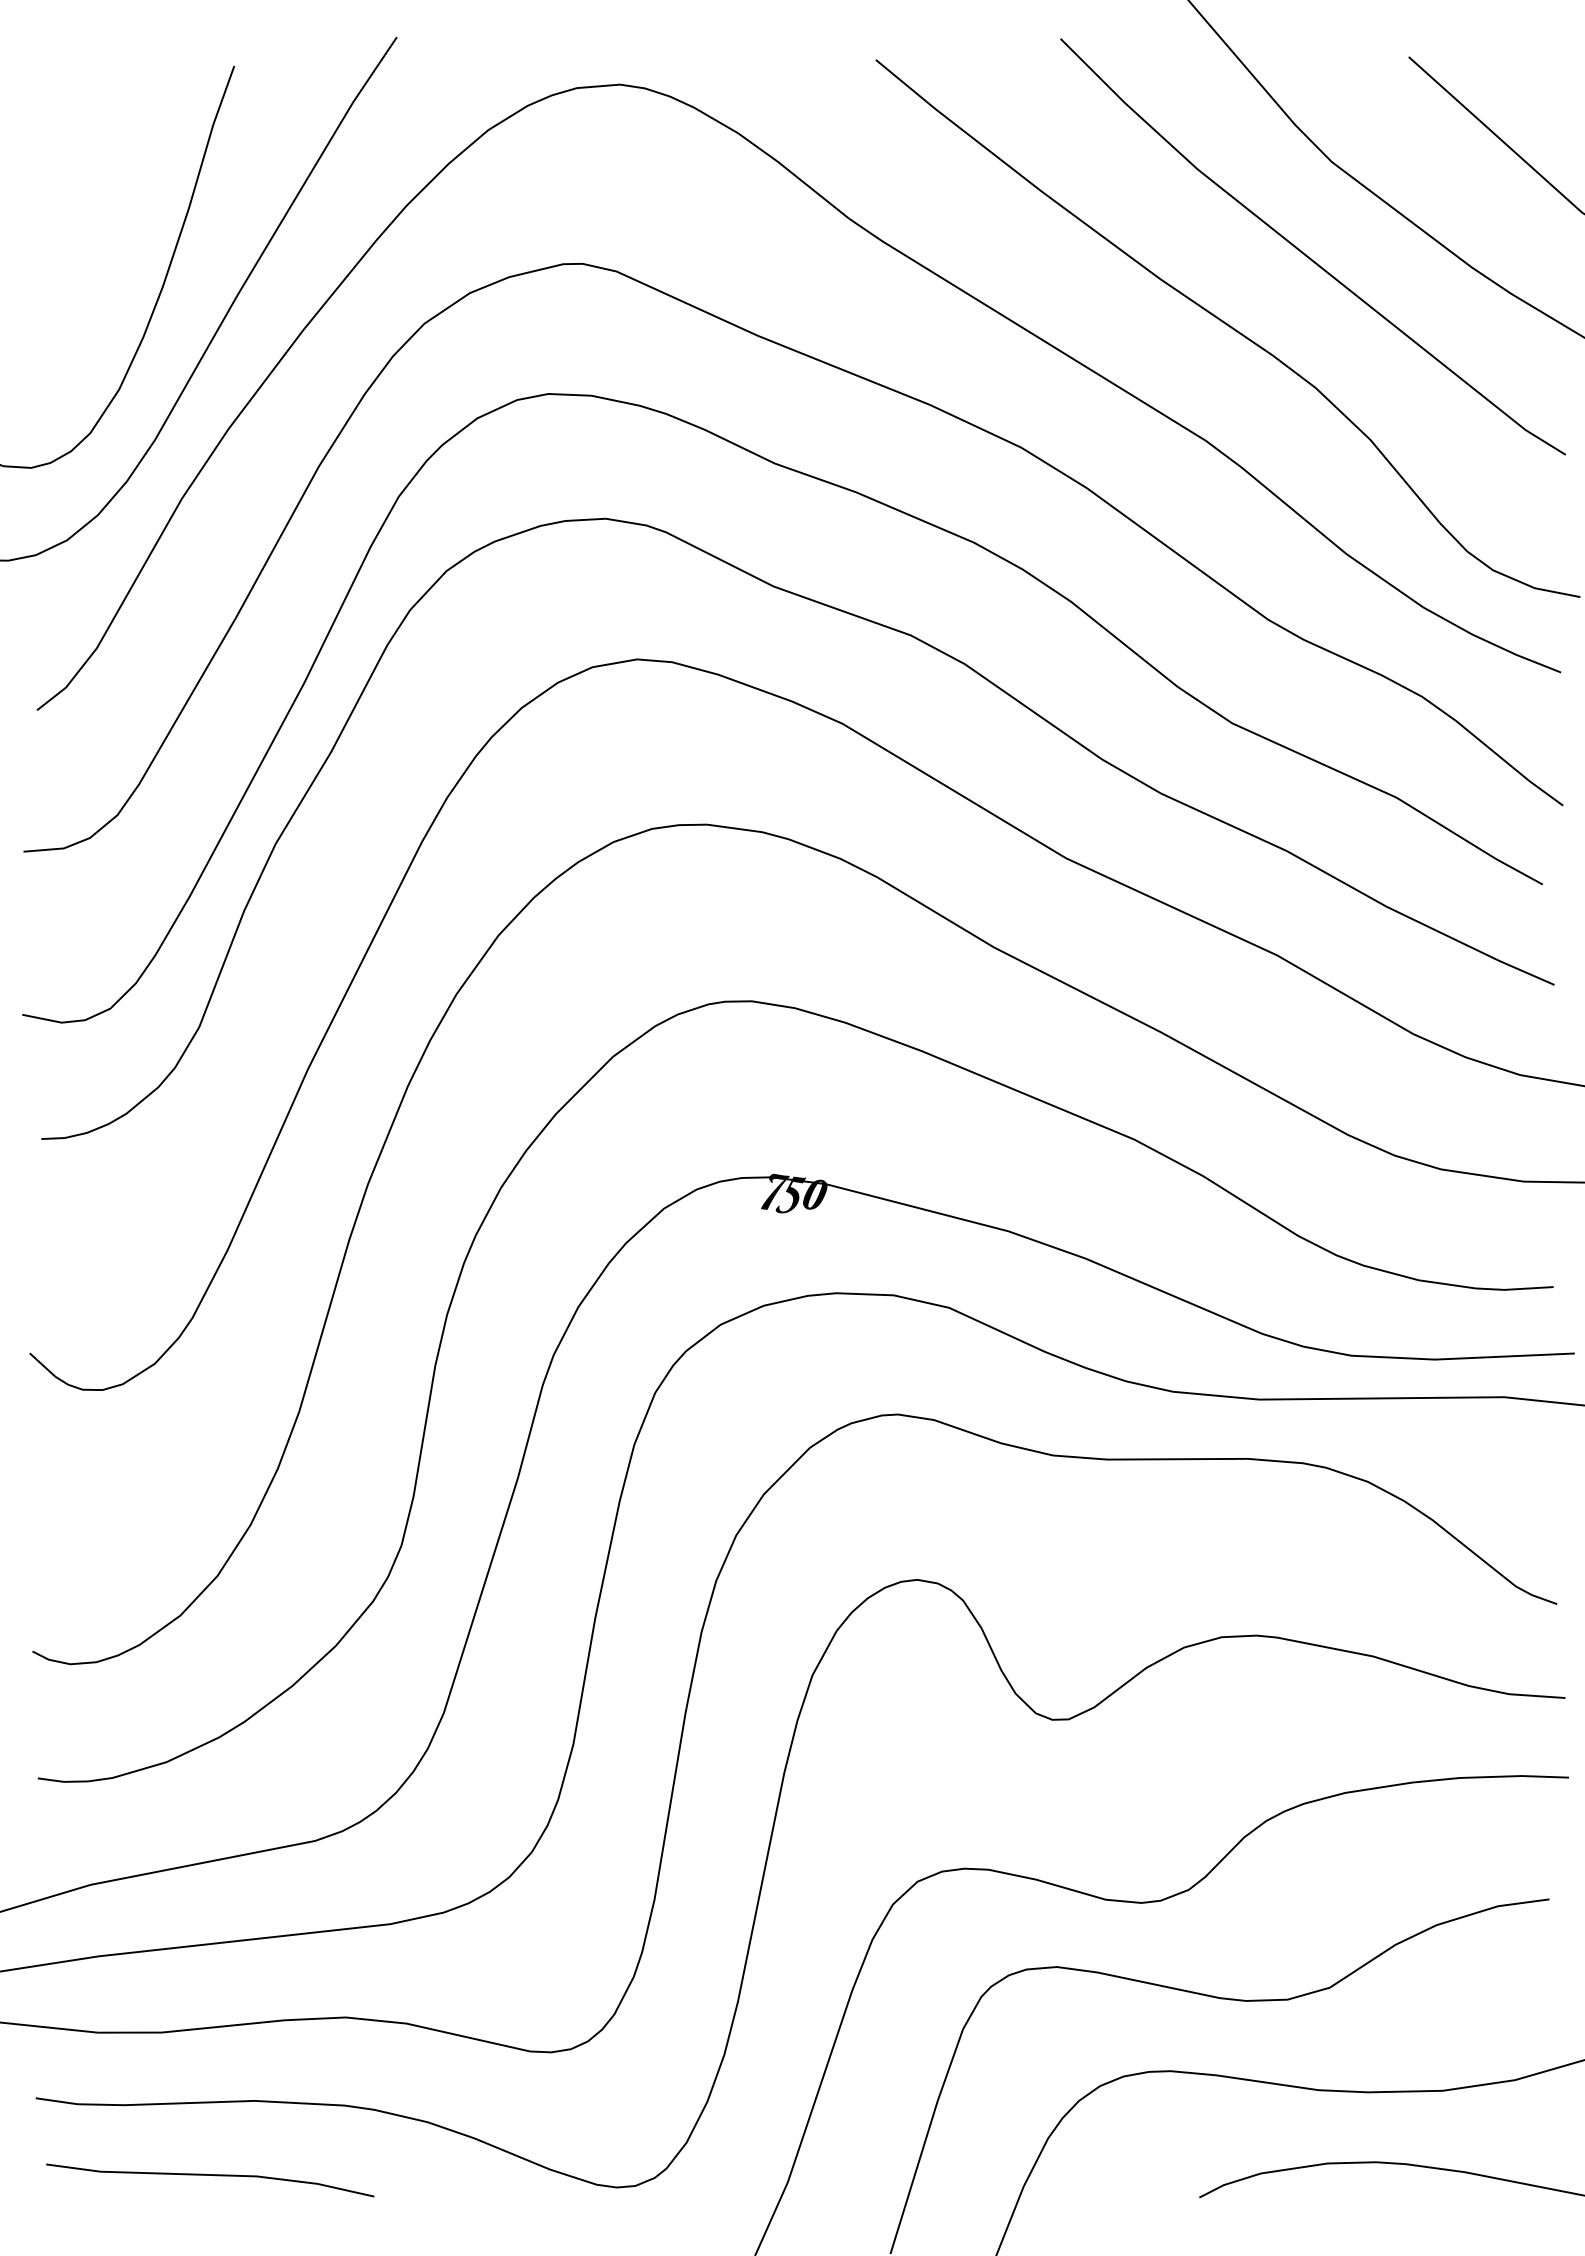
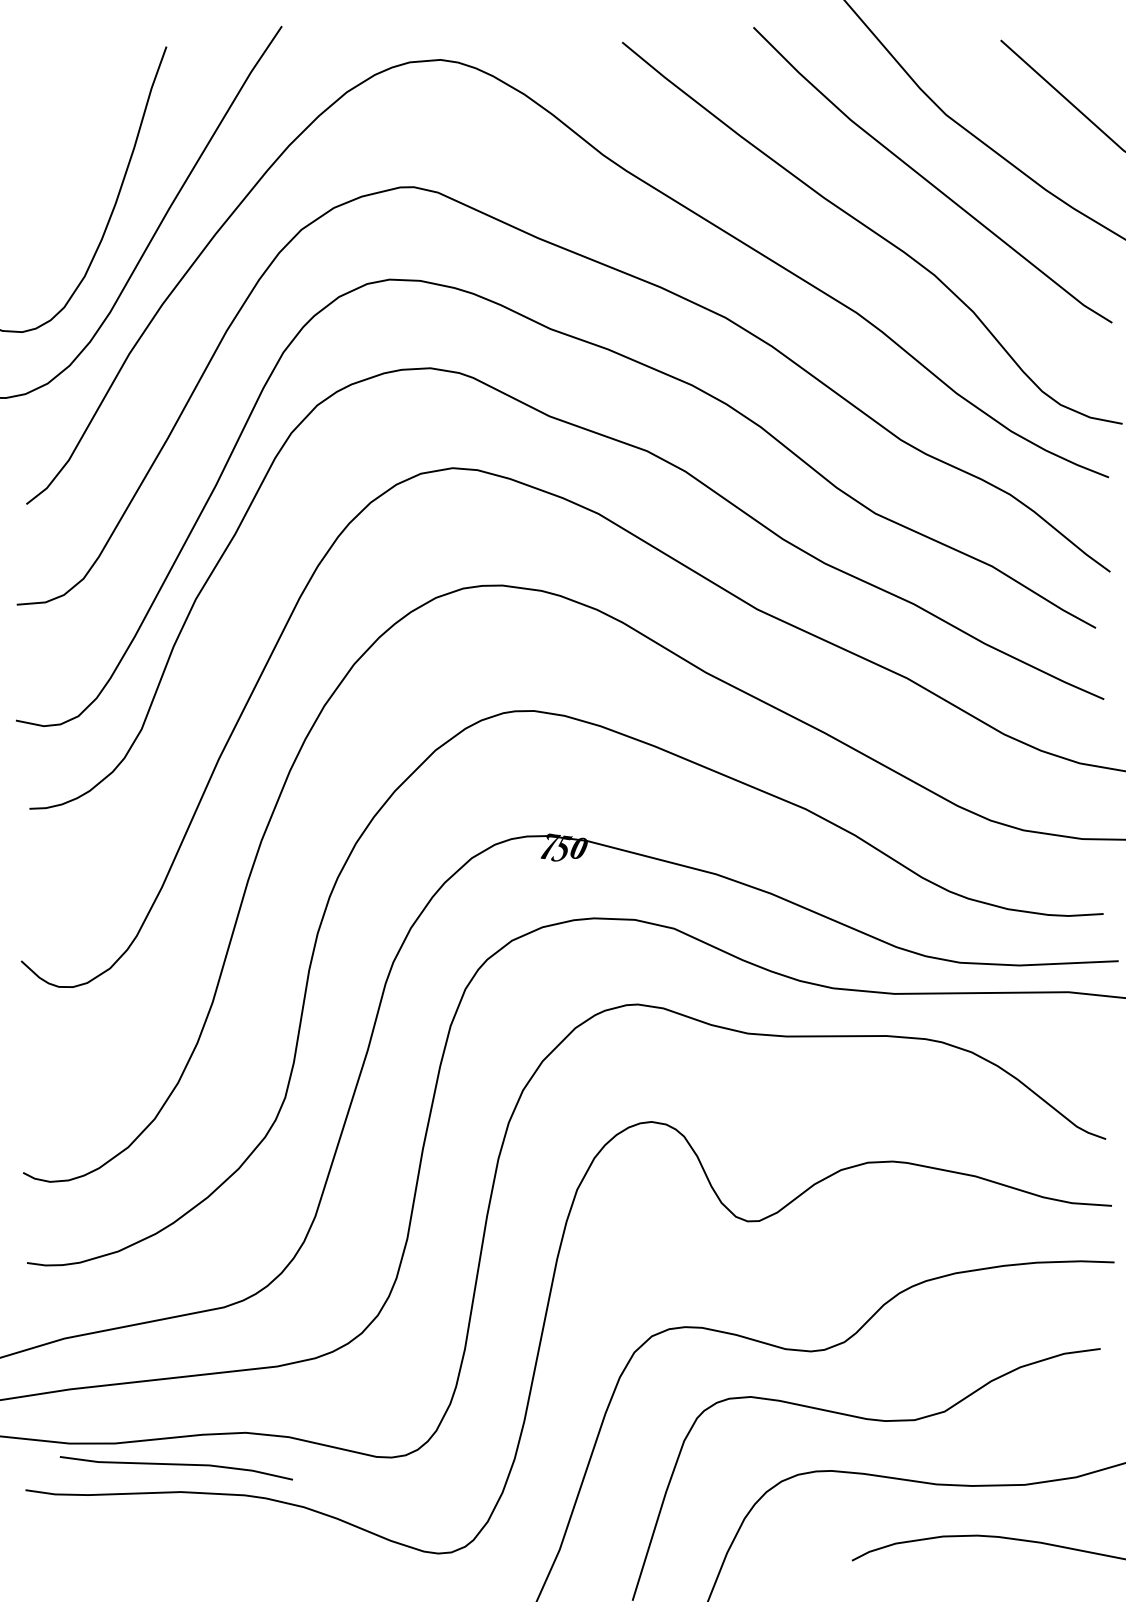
line: (210, 2175) -> (176, 1464), moved

